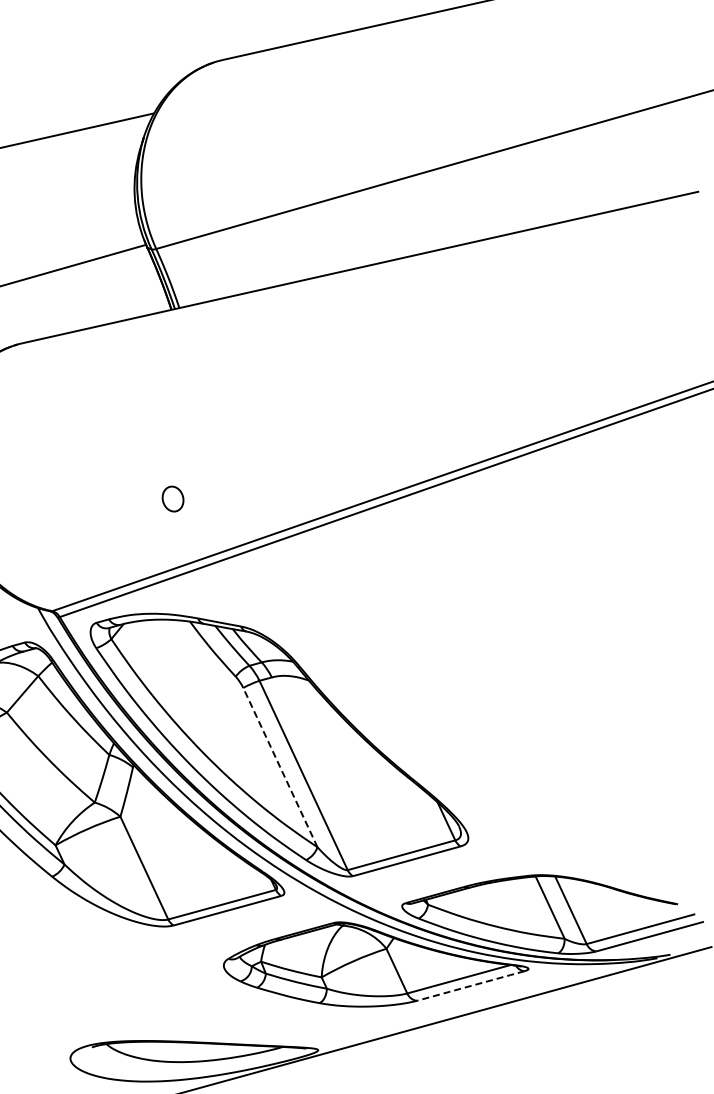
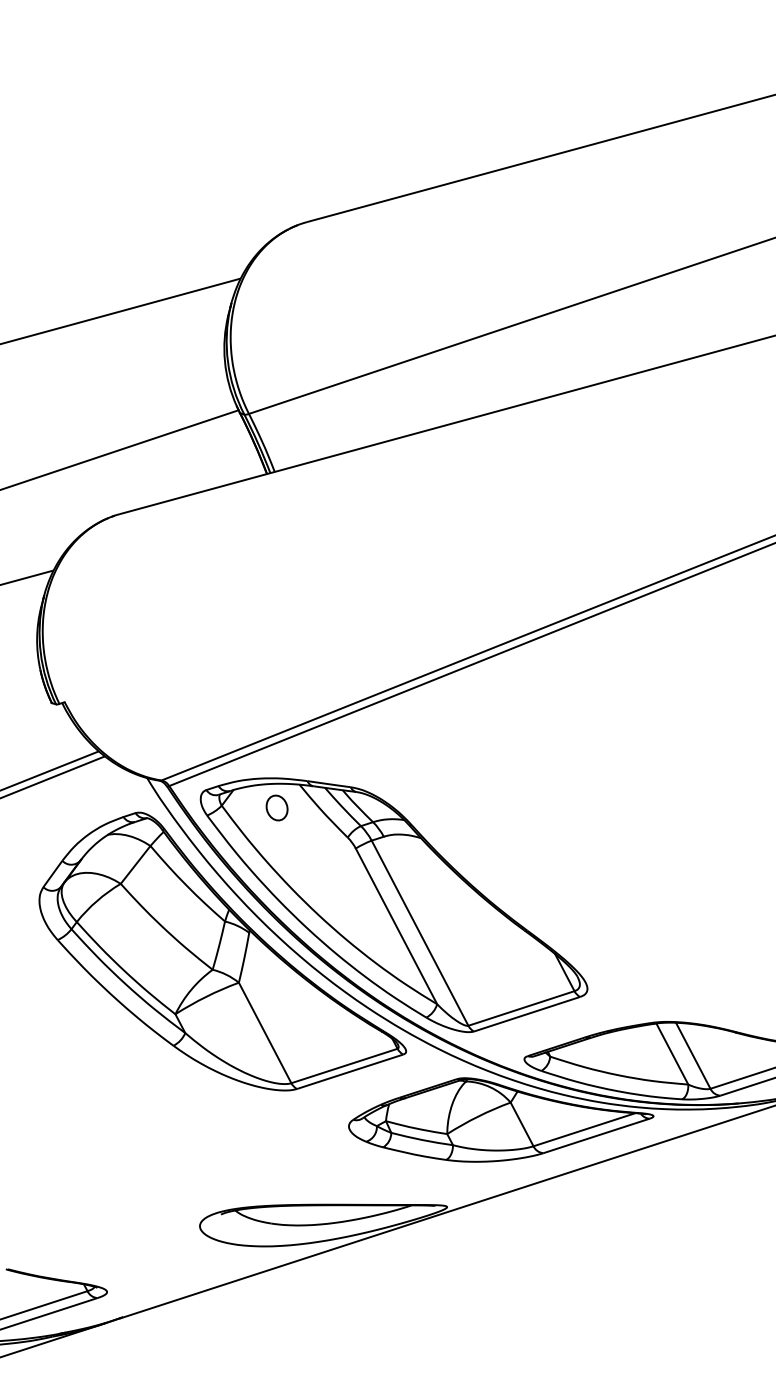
part: (172, 498) -> (276, 807), moved
line: (280, 767) -> (396, 926), dashed -> solid
line: (469, 986) -> (595, 1136), dashed -> solid

